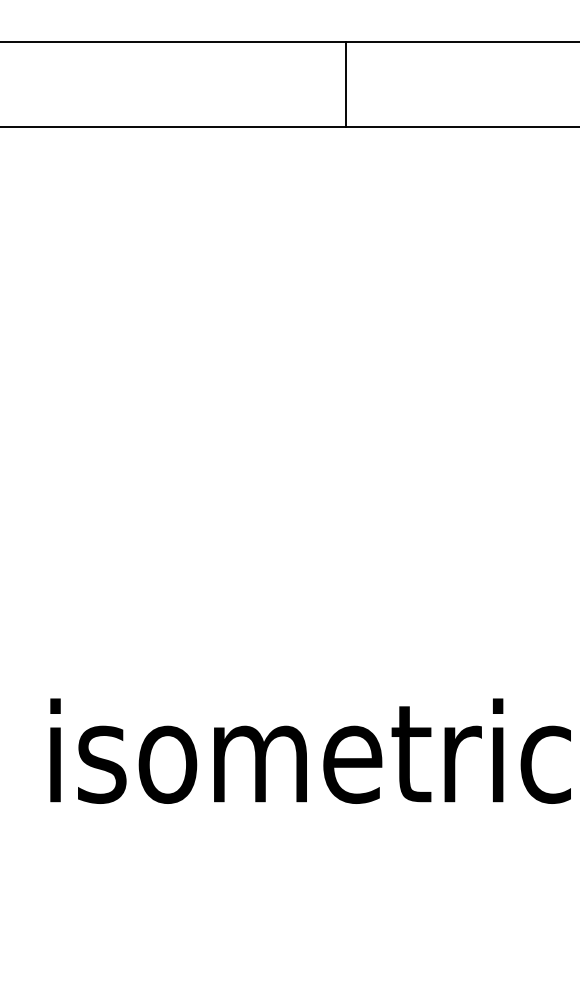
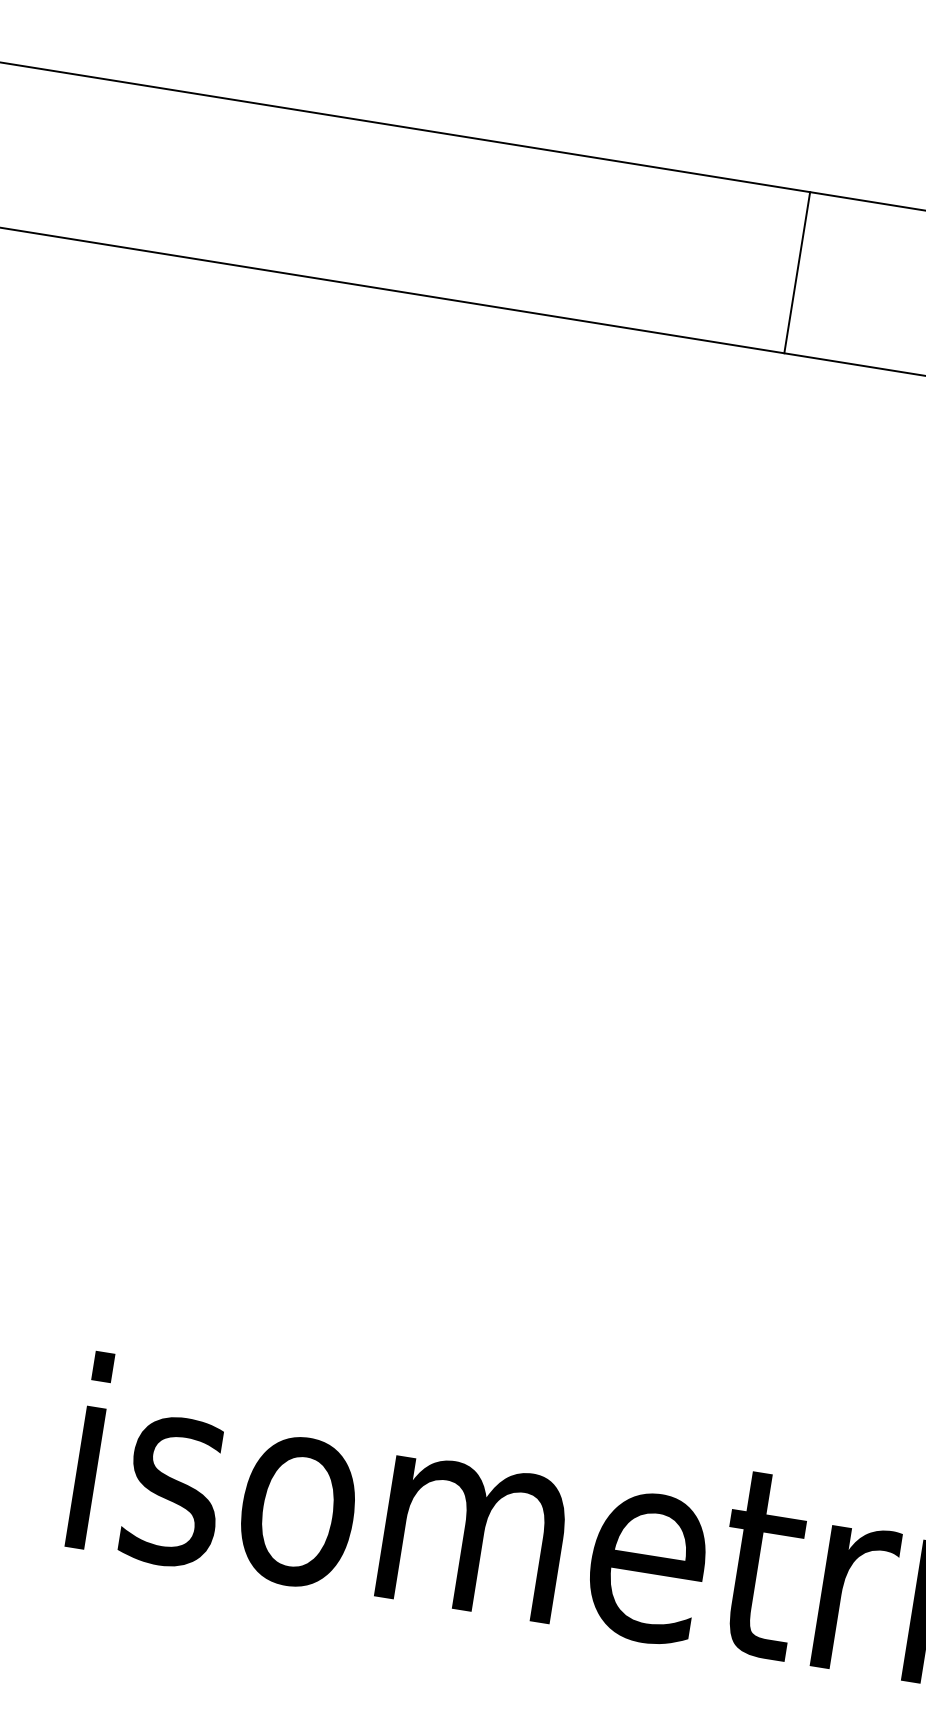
line: (346, 84) -> (797, 273), moved

